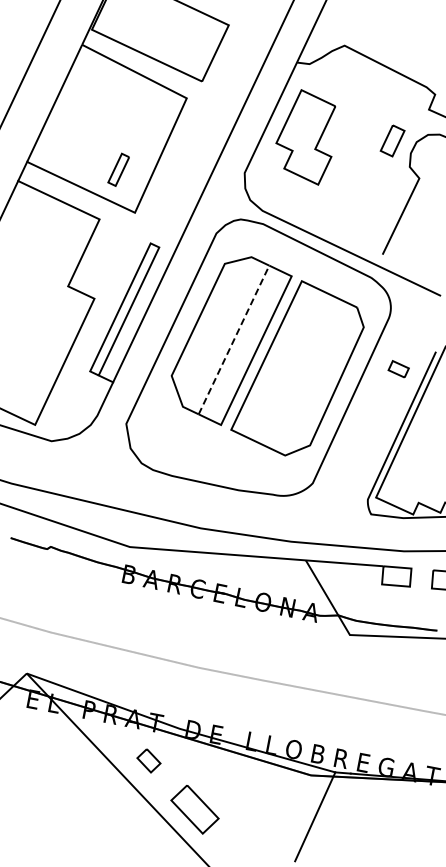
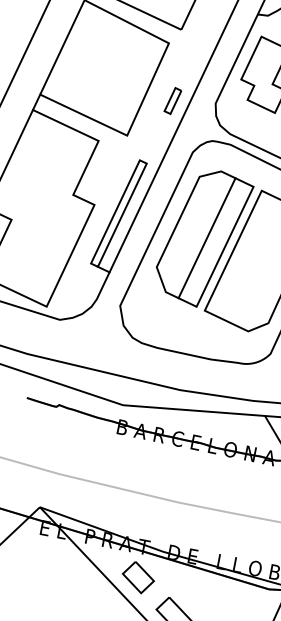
part: (118, 169) -> (172, 100), moved
line: (234, 339) -> (207, 237), dashed -> solid
part: (148, 760) -> (138, 577), size x1.67

